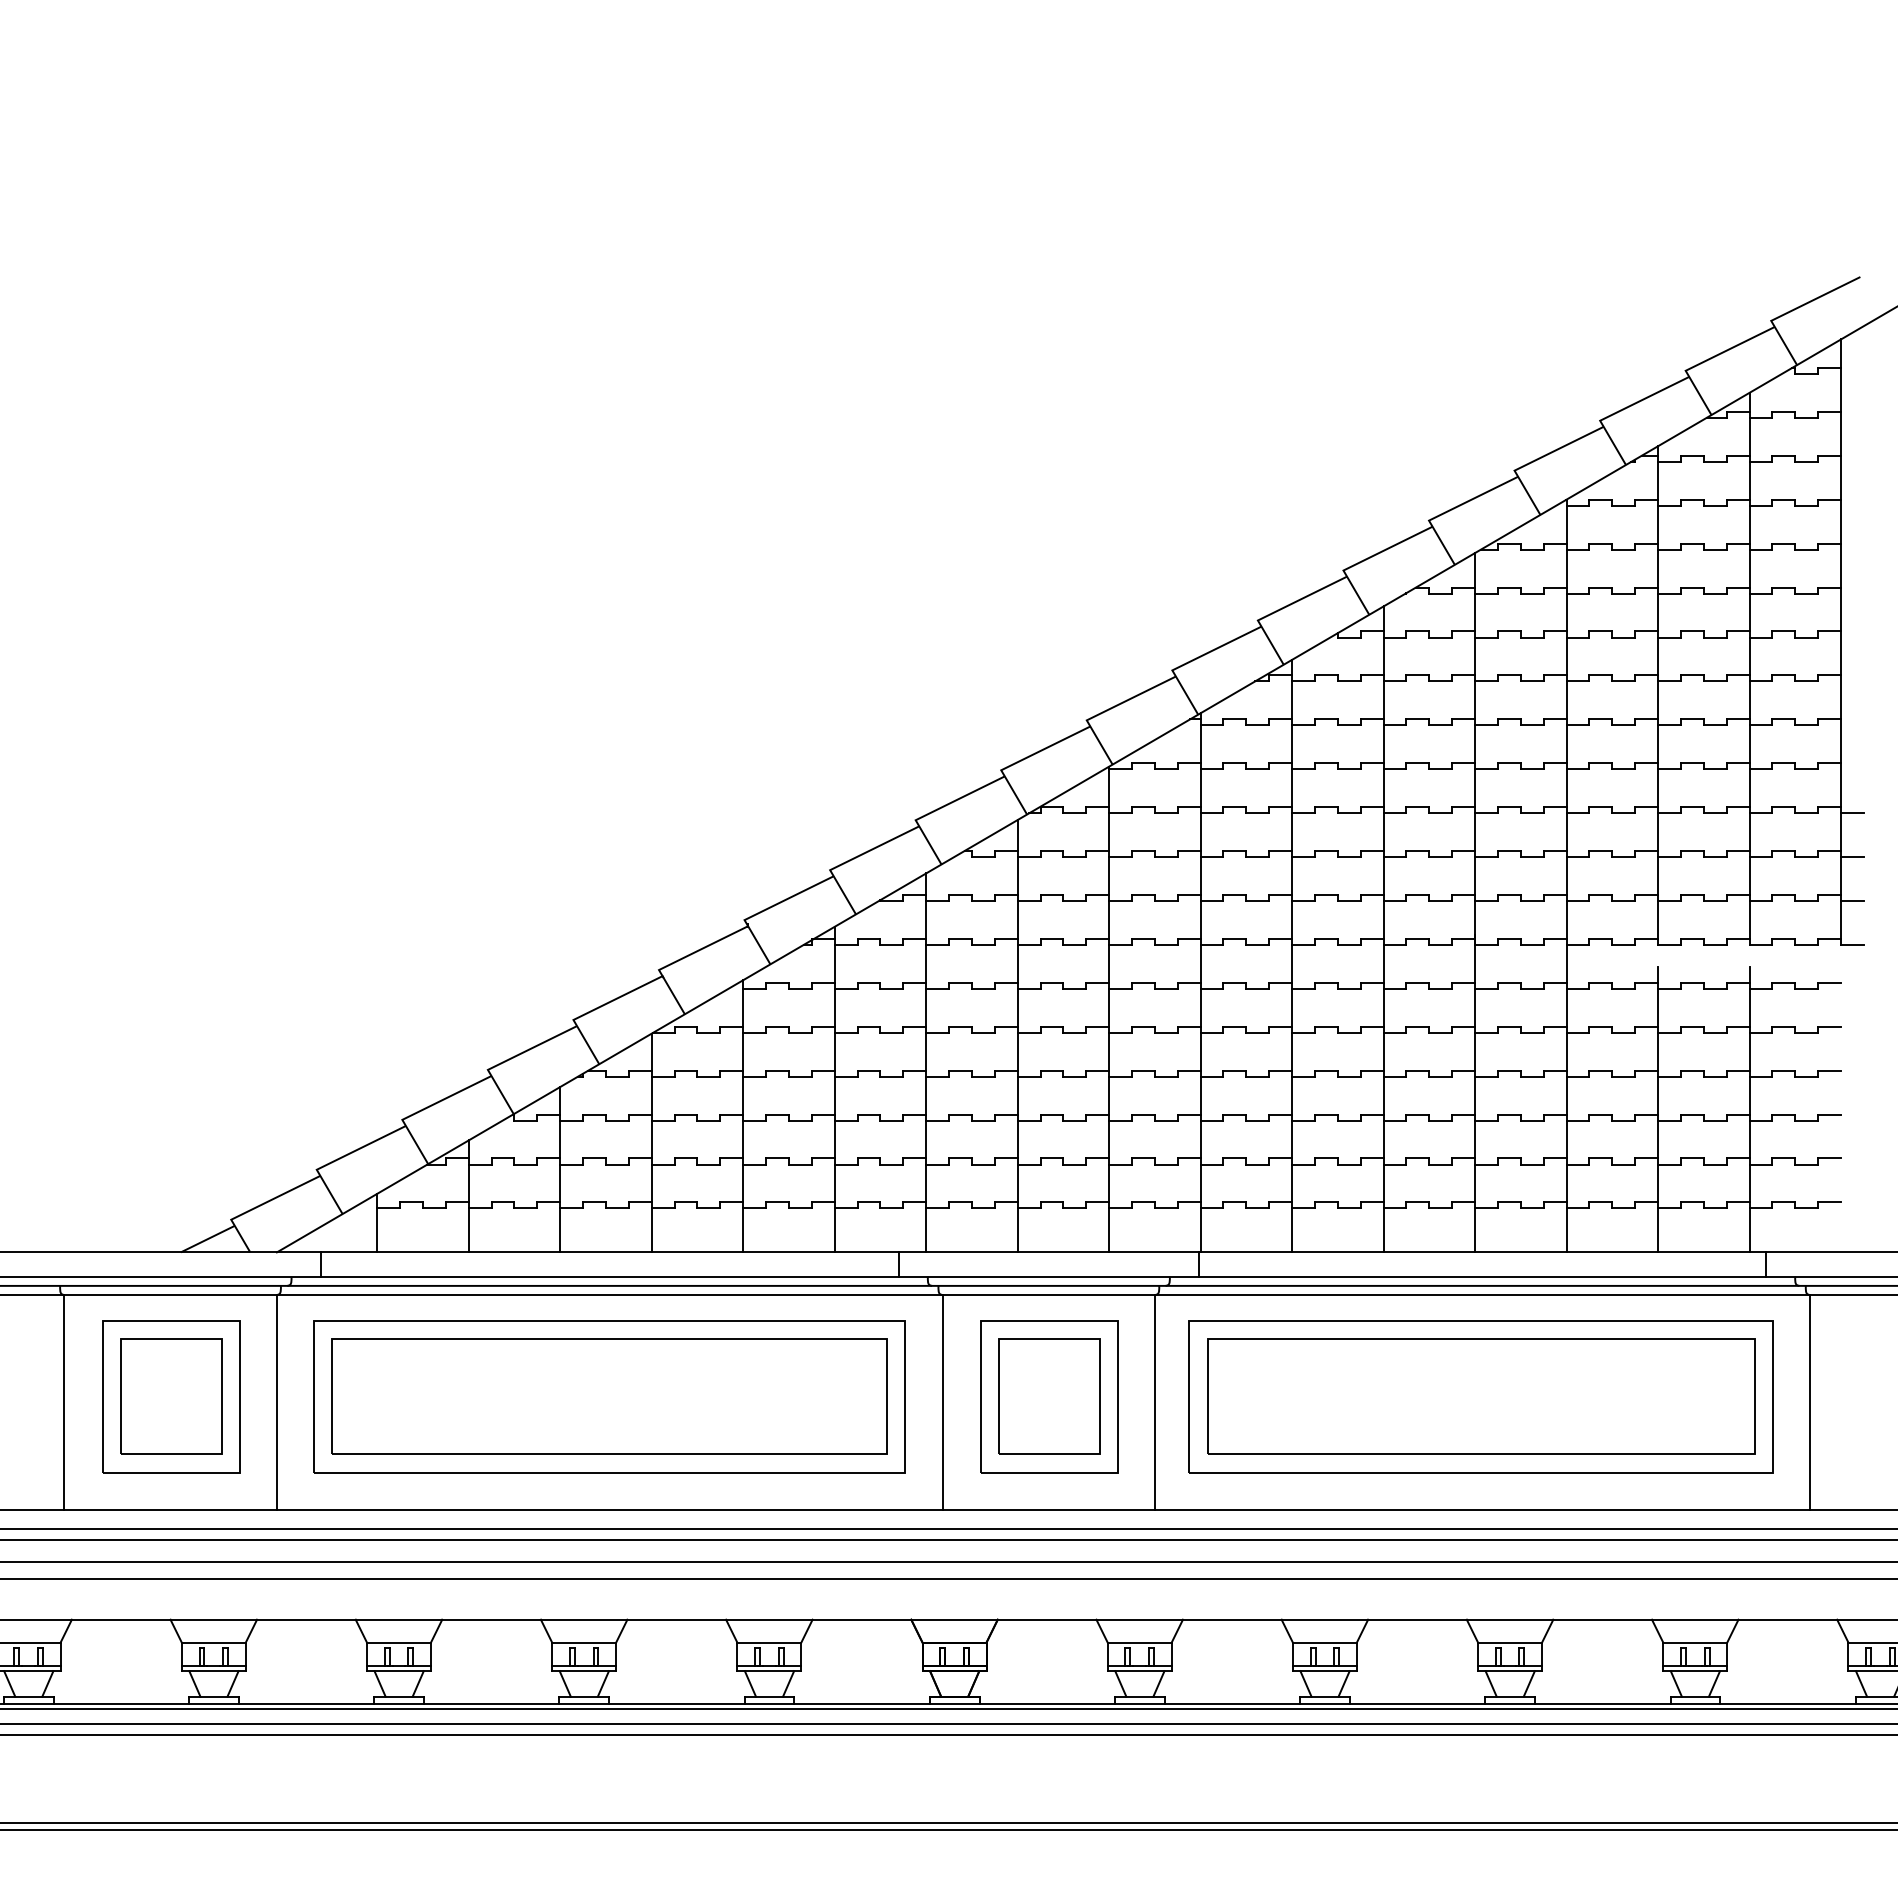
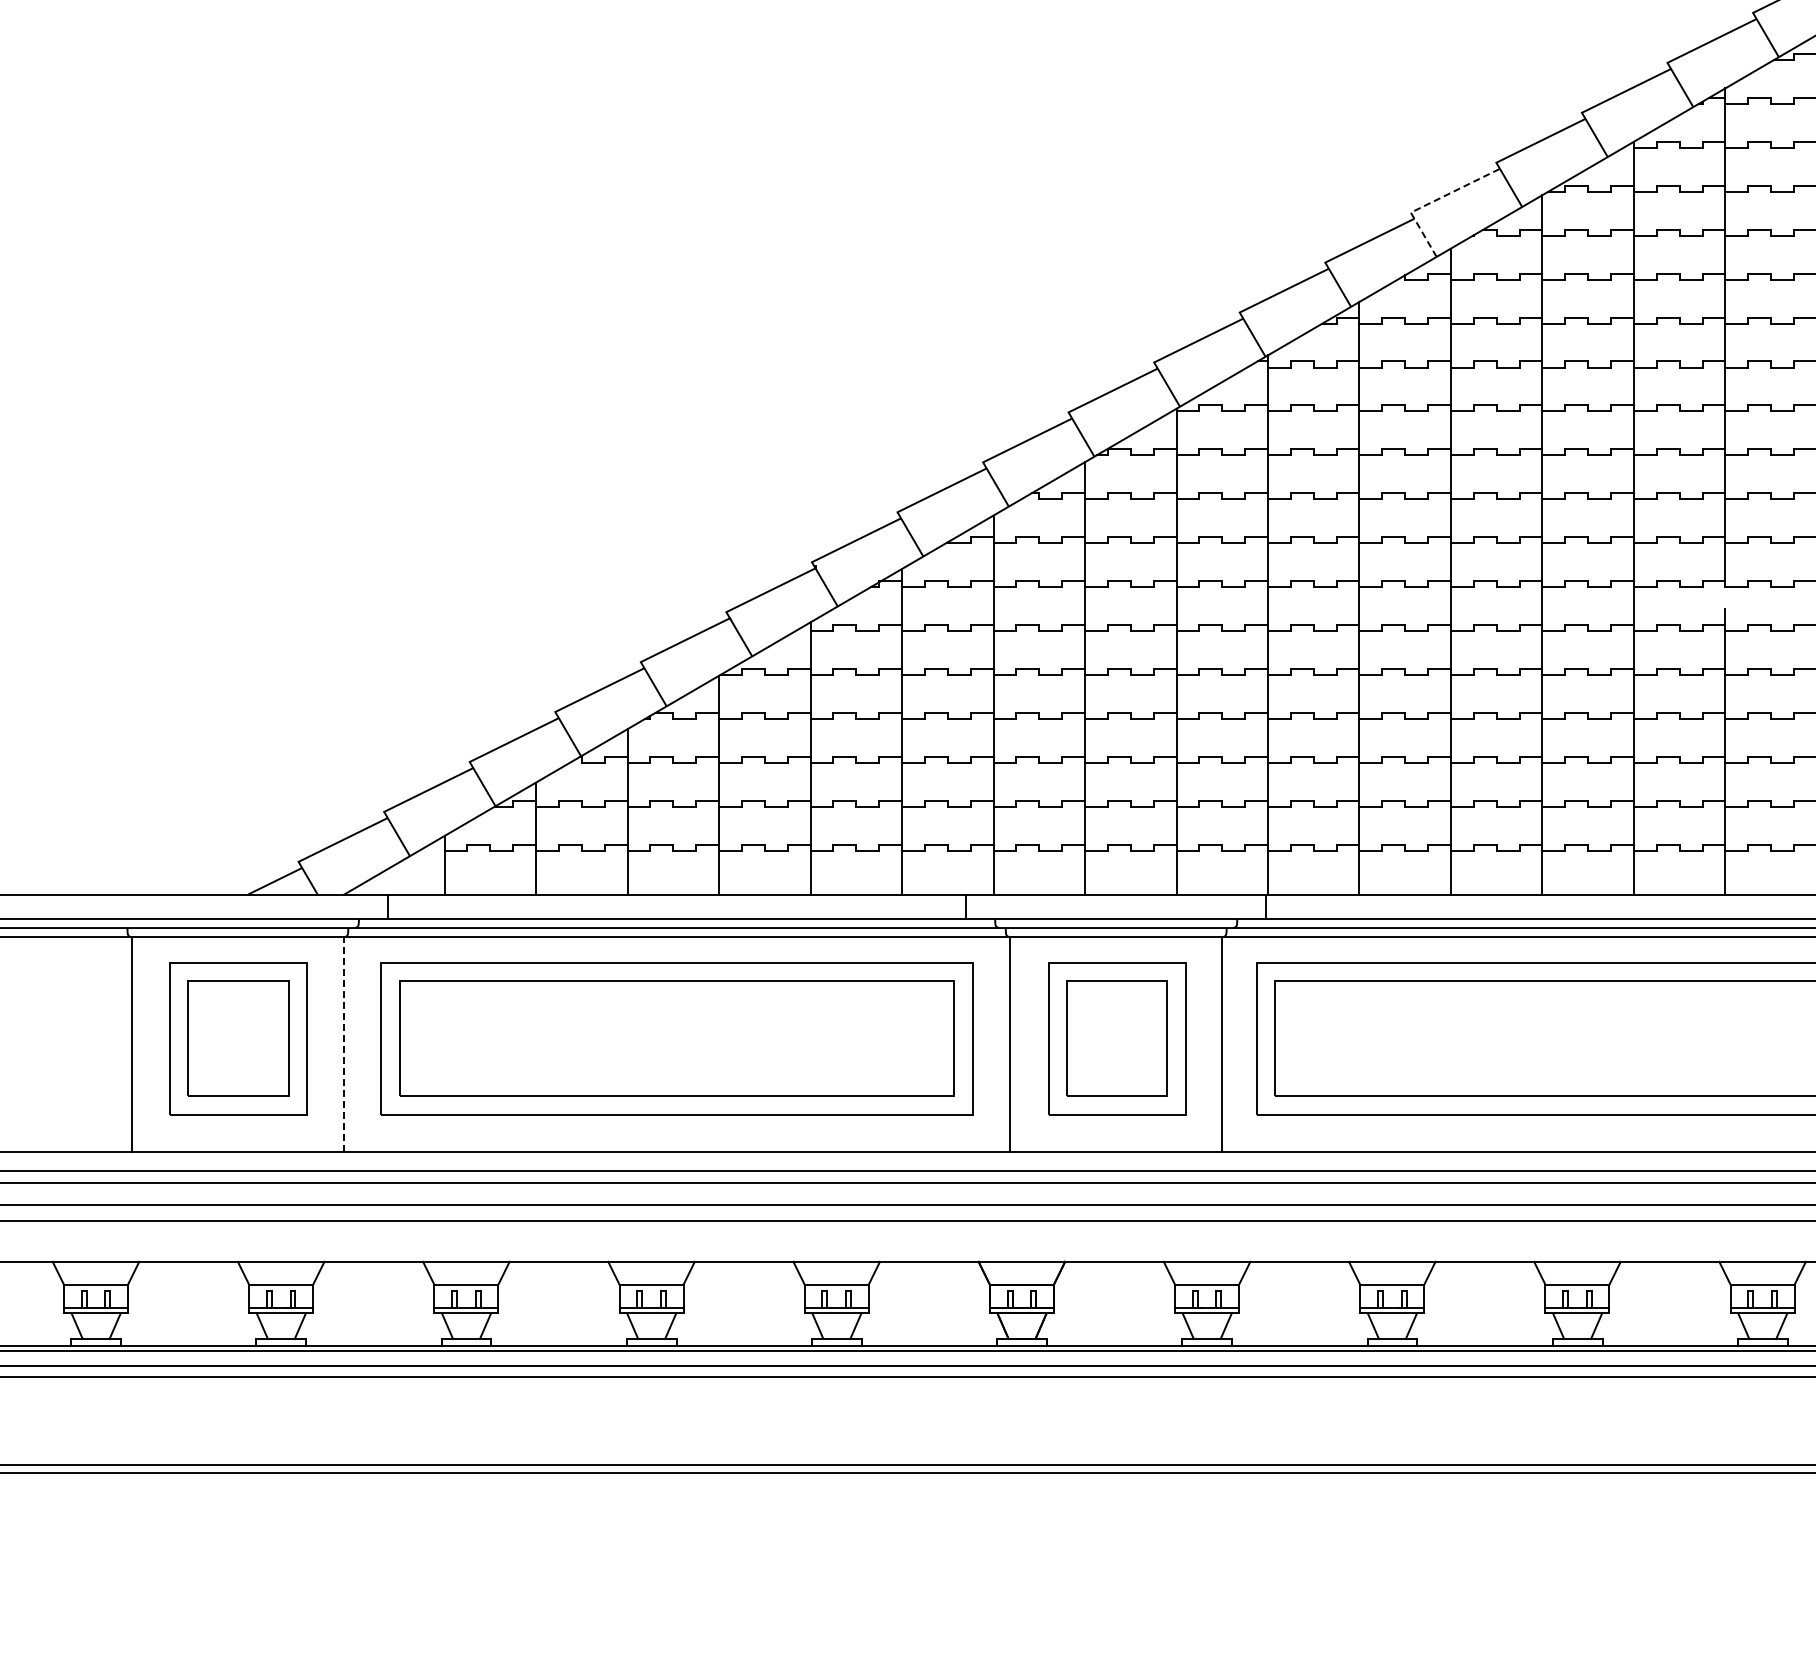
line: (1364, 560) -> (1431, 202), solid -> dashed
line: (276, 1402) -> (343, 1044), solid -> dashed

